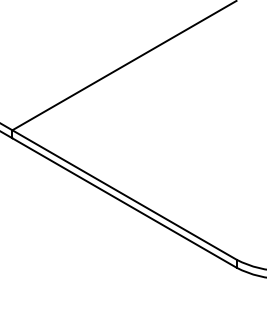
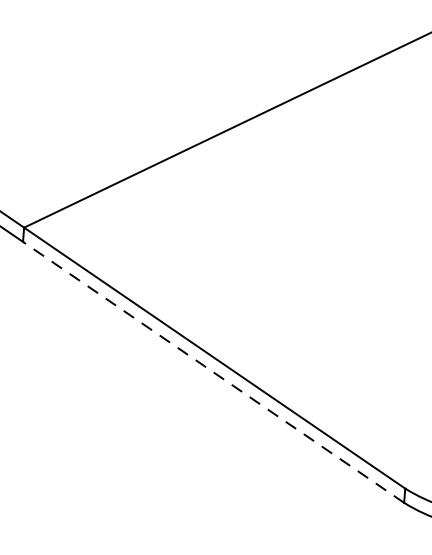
line: (124, 202) -> (213, 371), solid -> dashed

